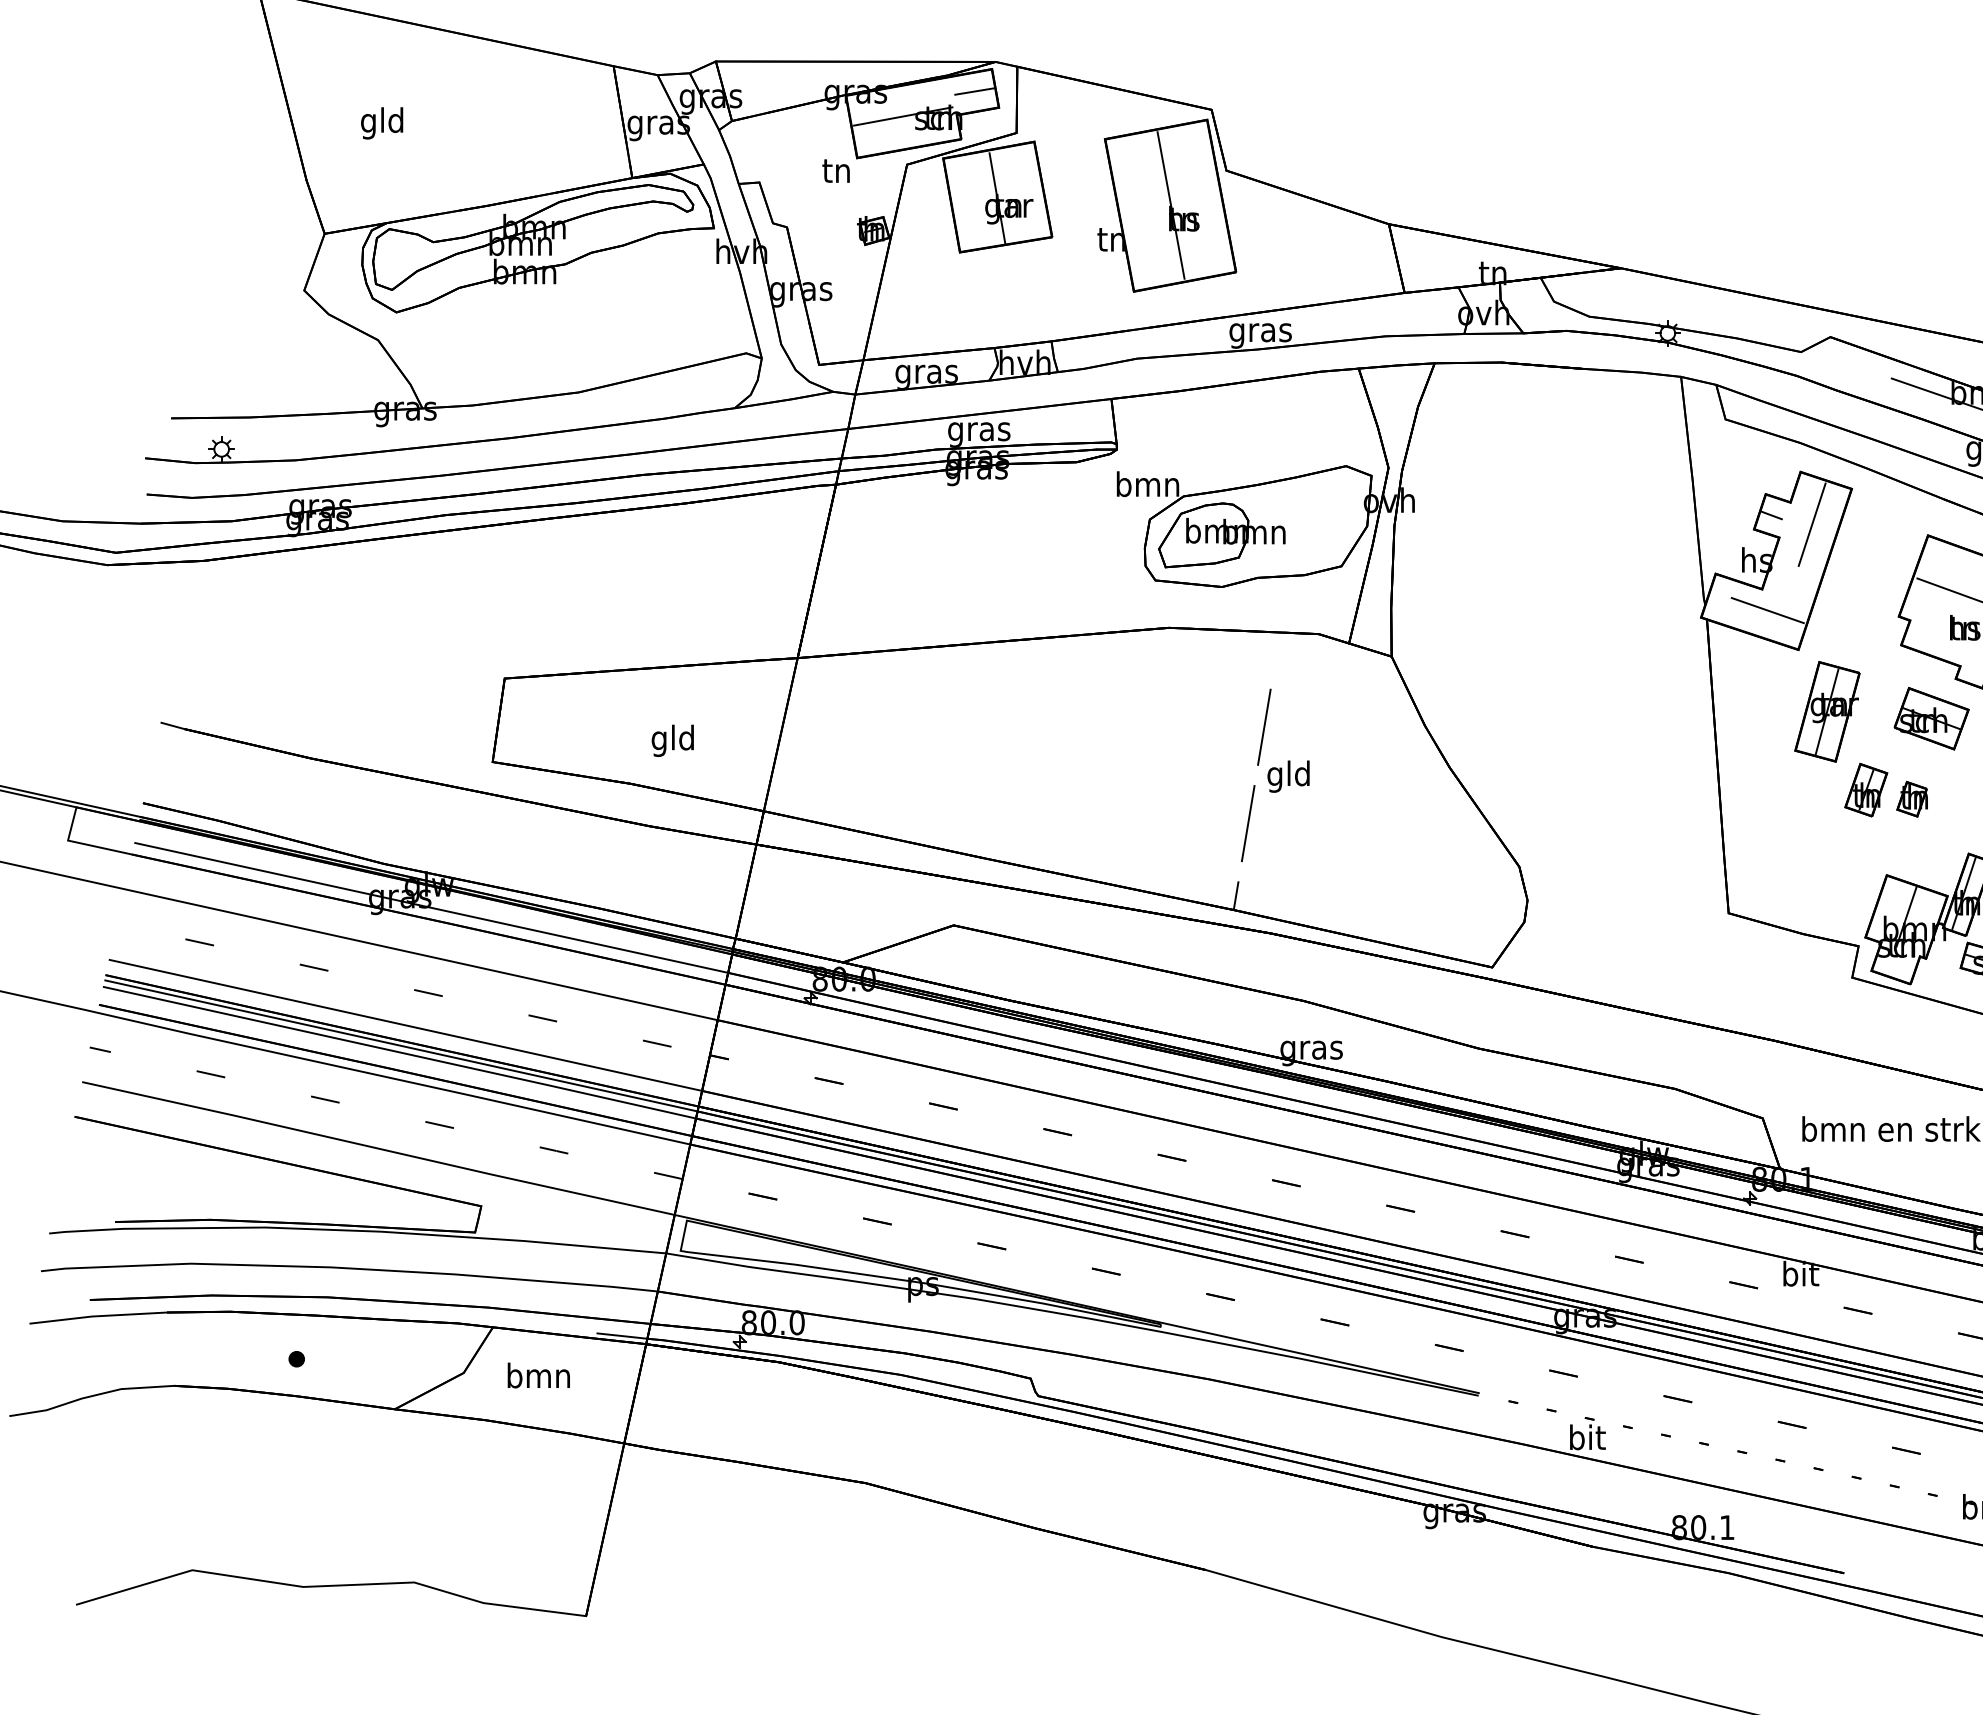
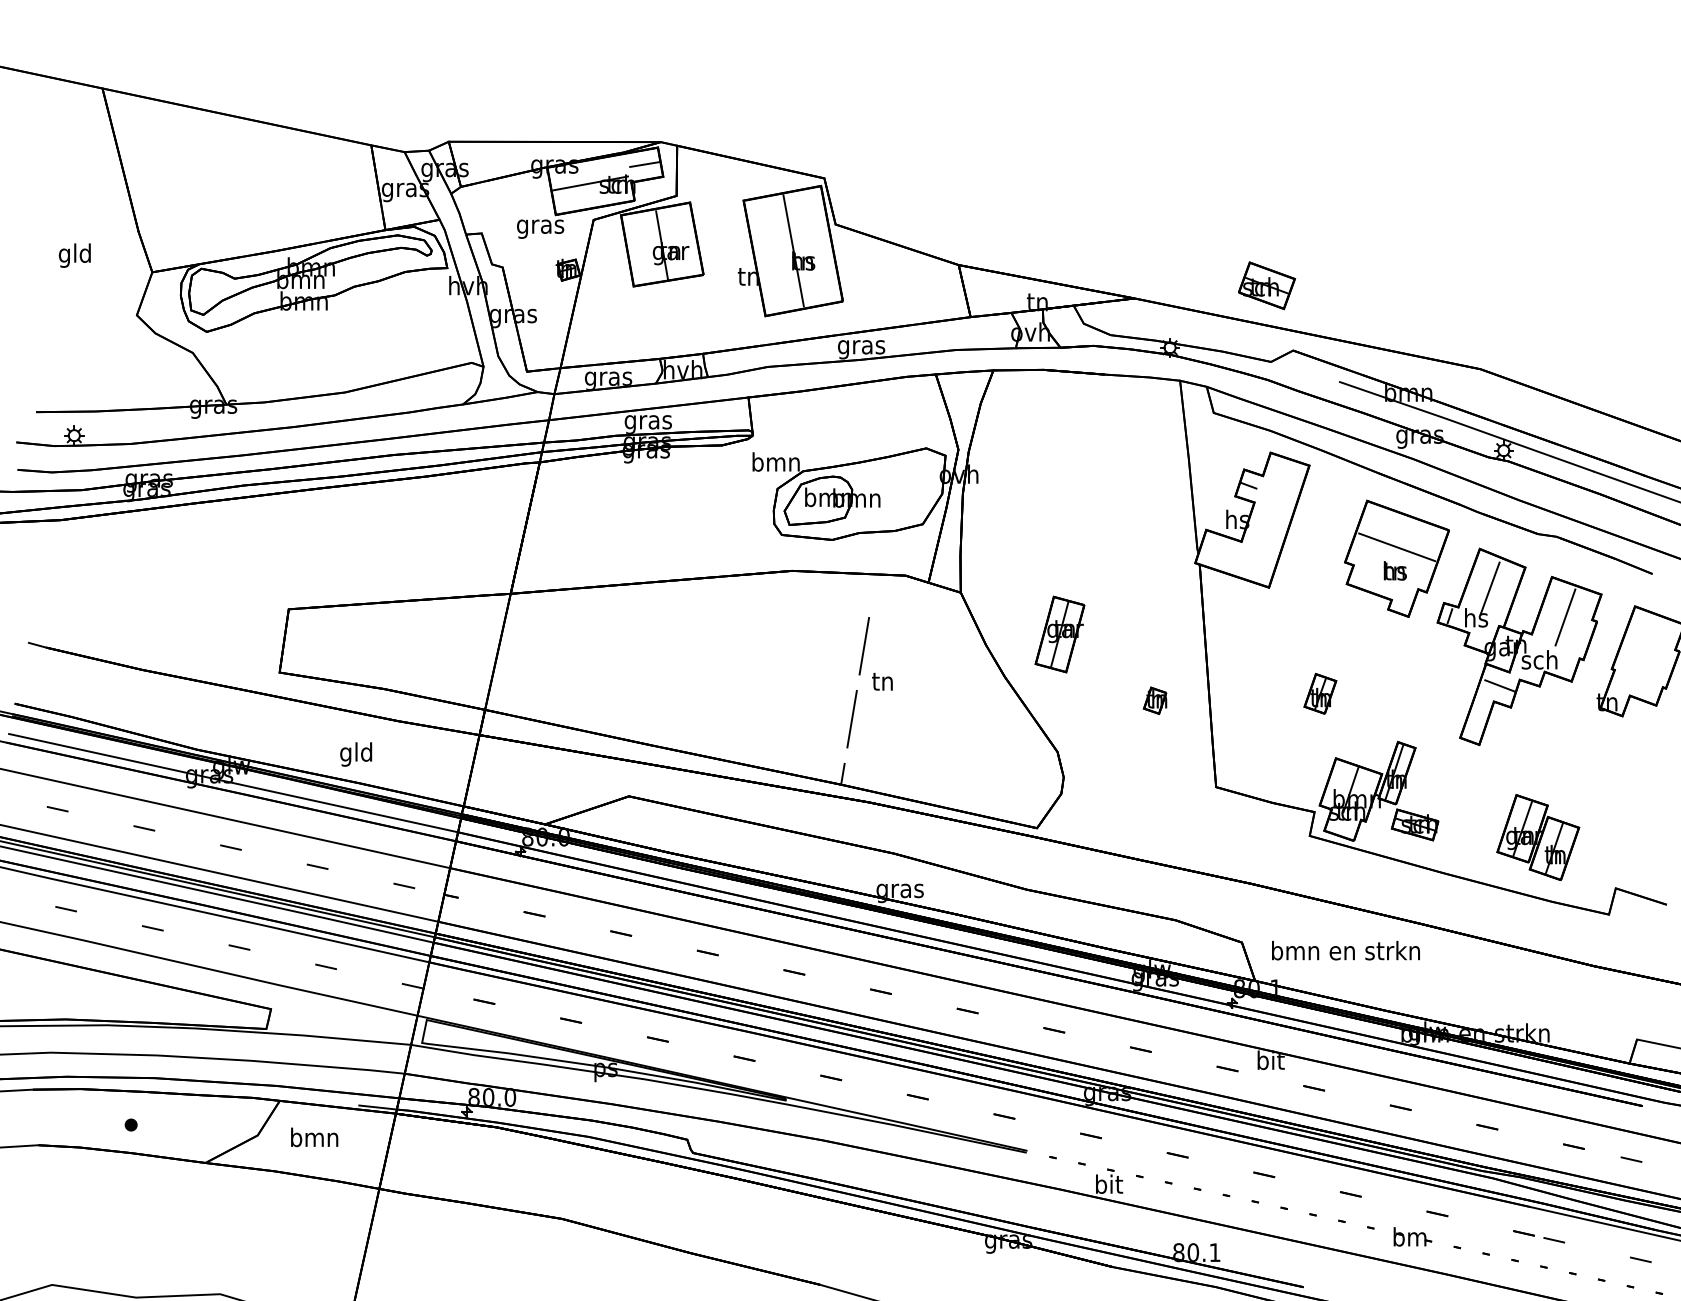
text: (381, 123) -> (74, 255), moved
text: (836, 174) -> (540, 227), tn -> gras
line: (1812, 524) -> (1279, 492), removed
line: (1767, 610) -> (1245, 557), removed
part: (1826, 711) -> (1059, 634), moved
part: (1932, 718) -> (1267, 285), moved
text: (673, 740) -> (356, 754), moved
text: (1288, 776) -> (882, 683), gld -> tn
part: (1911, 798) -> (1154, 700), moved

